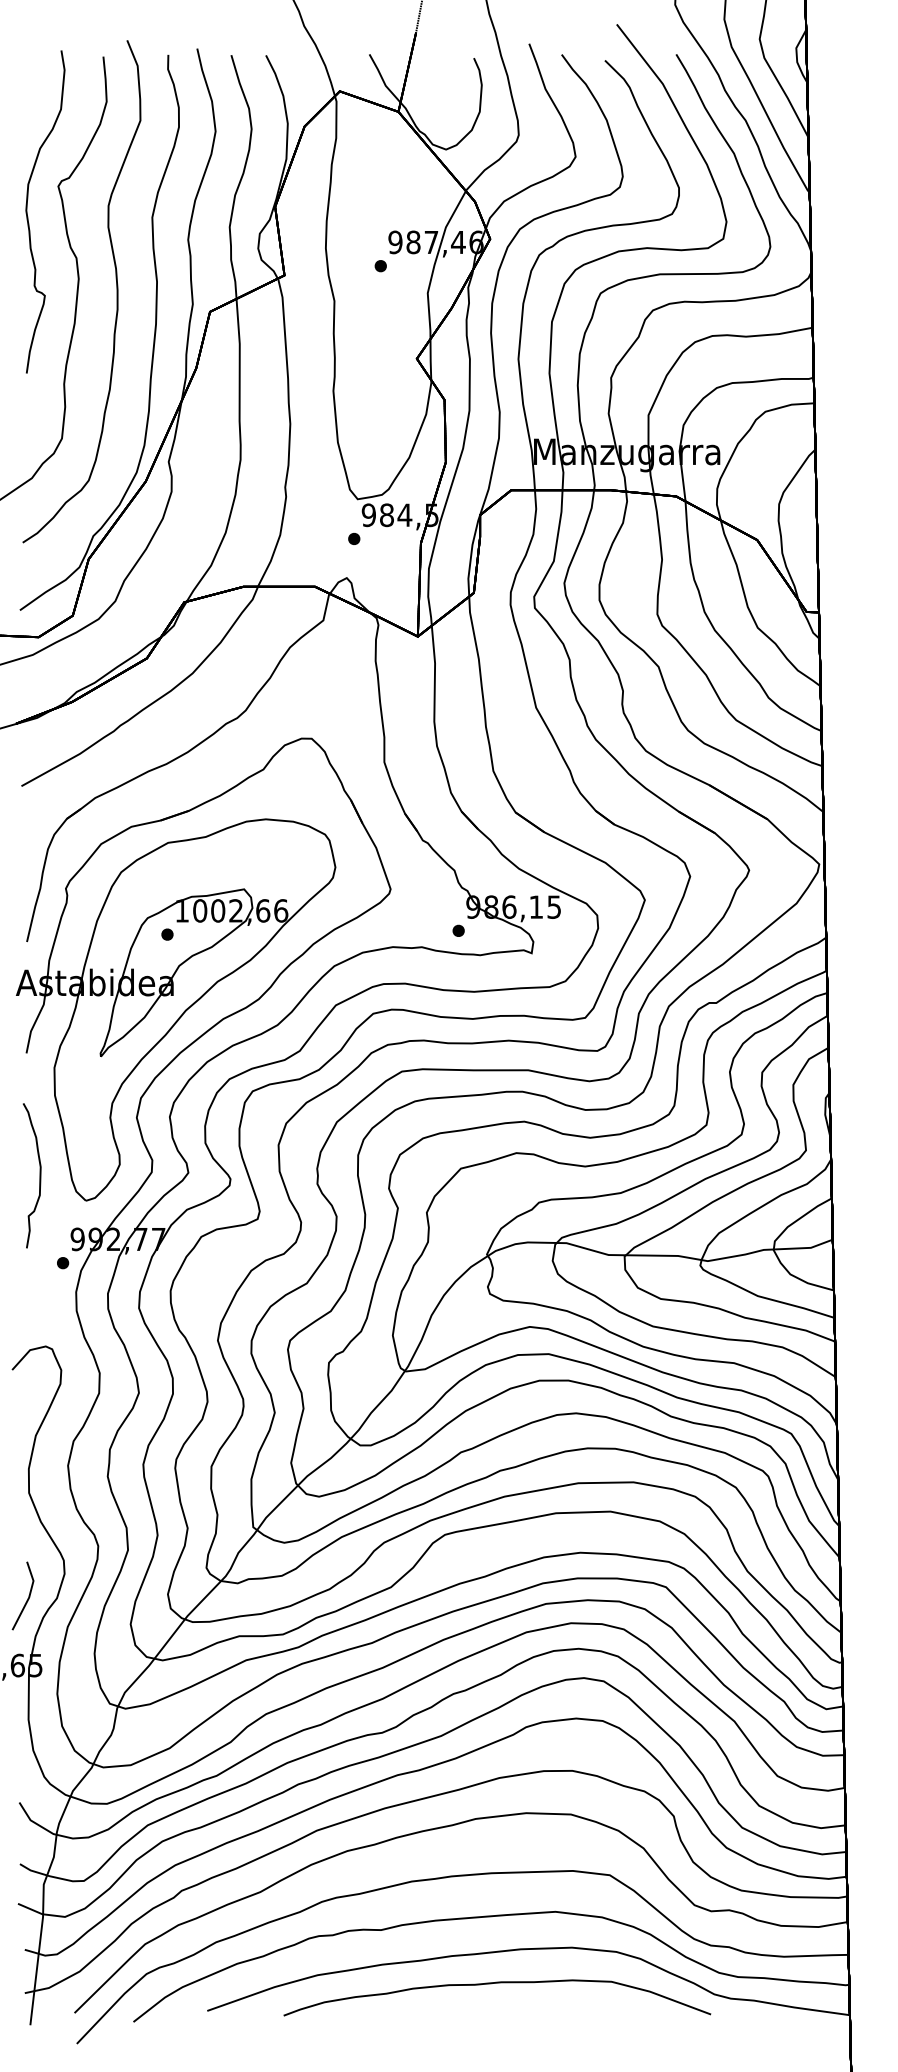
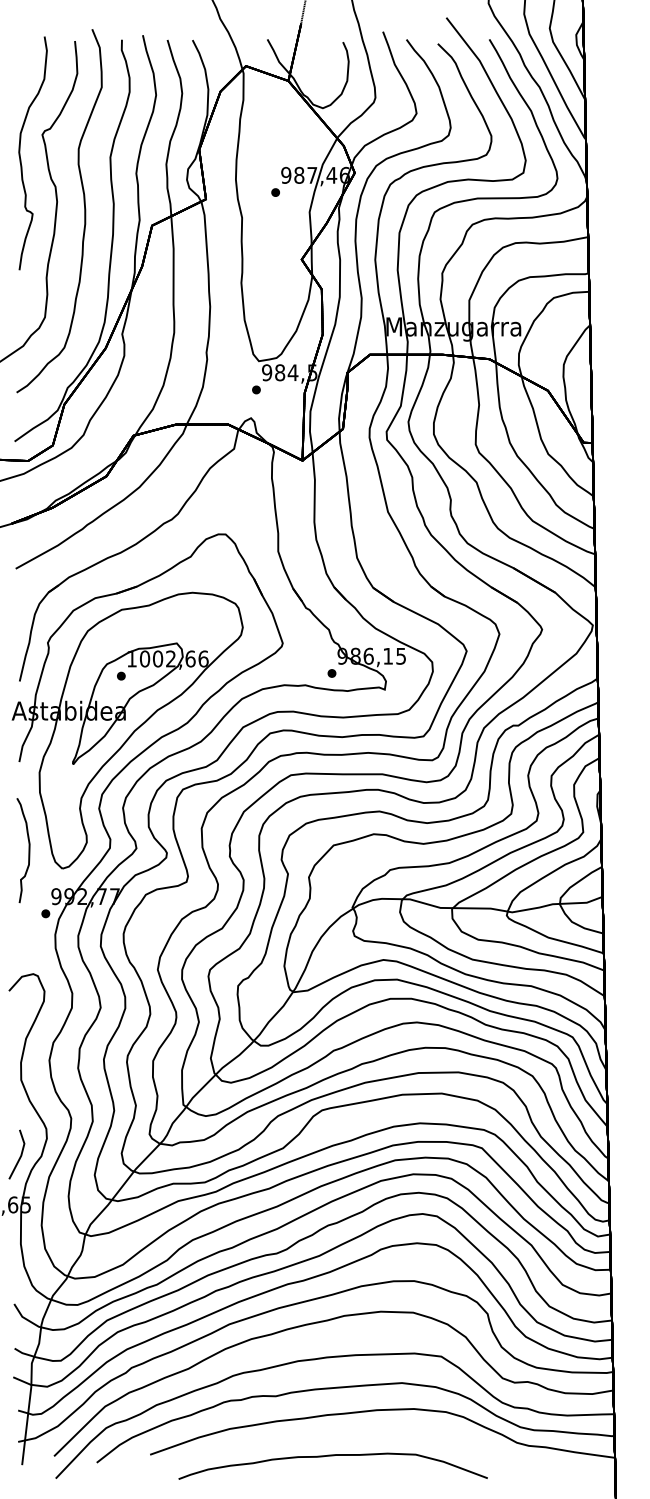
curve: (497, 1983) -> (333, 1455), moved

